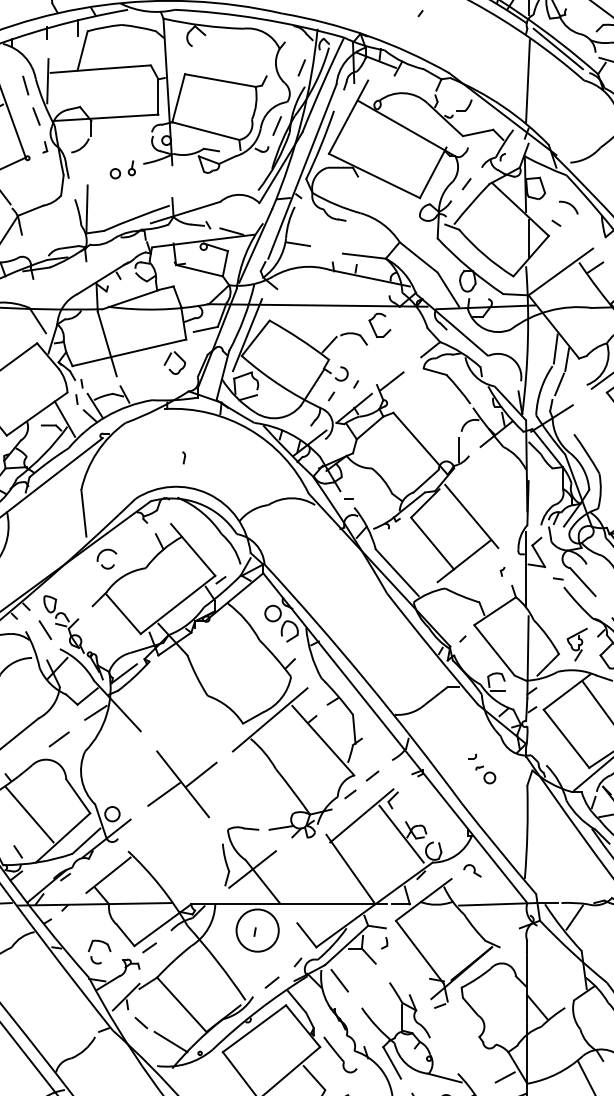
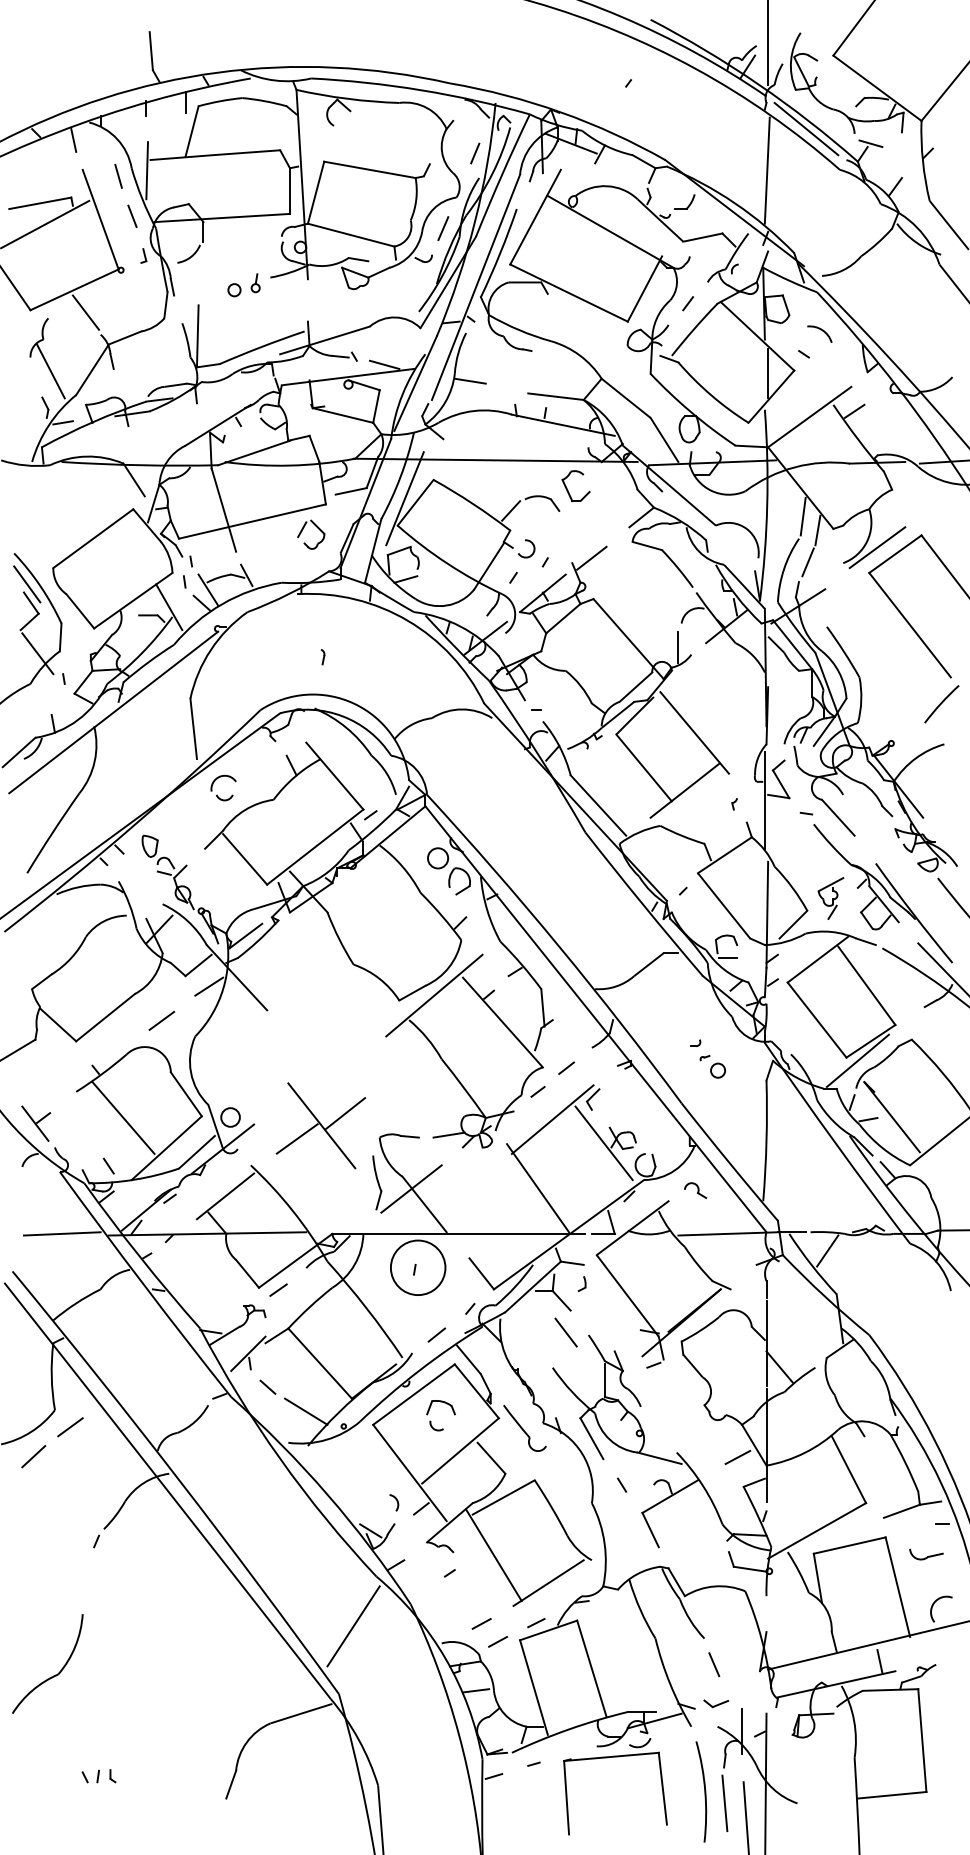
line: (45, 629) -> (143, 879), removed
part: (182, 784) -> (320, 1125), moved
part: (92, 956) -> (431, 1421), moved
line: (339, 980) -> (565, 1332), moved

